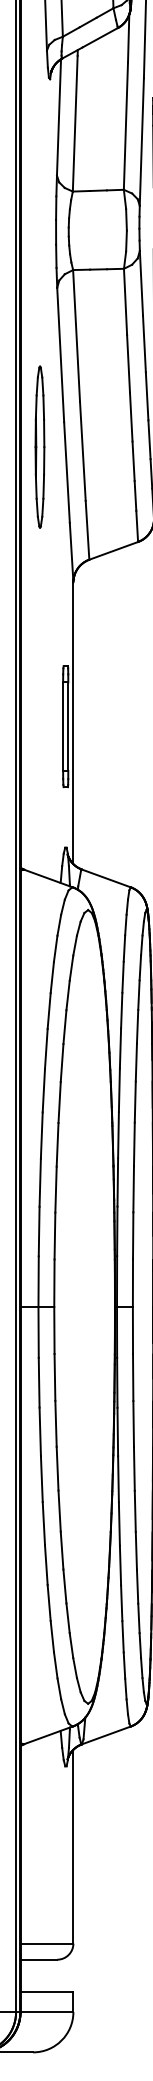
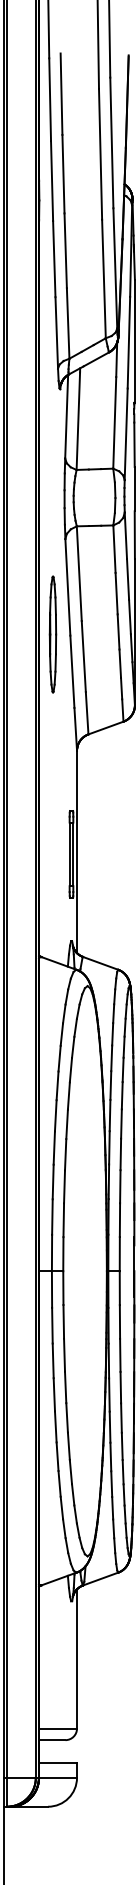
part: (39, 447) -> (52, 634), moved

